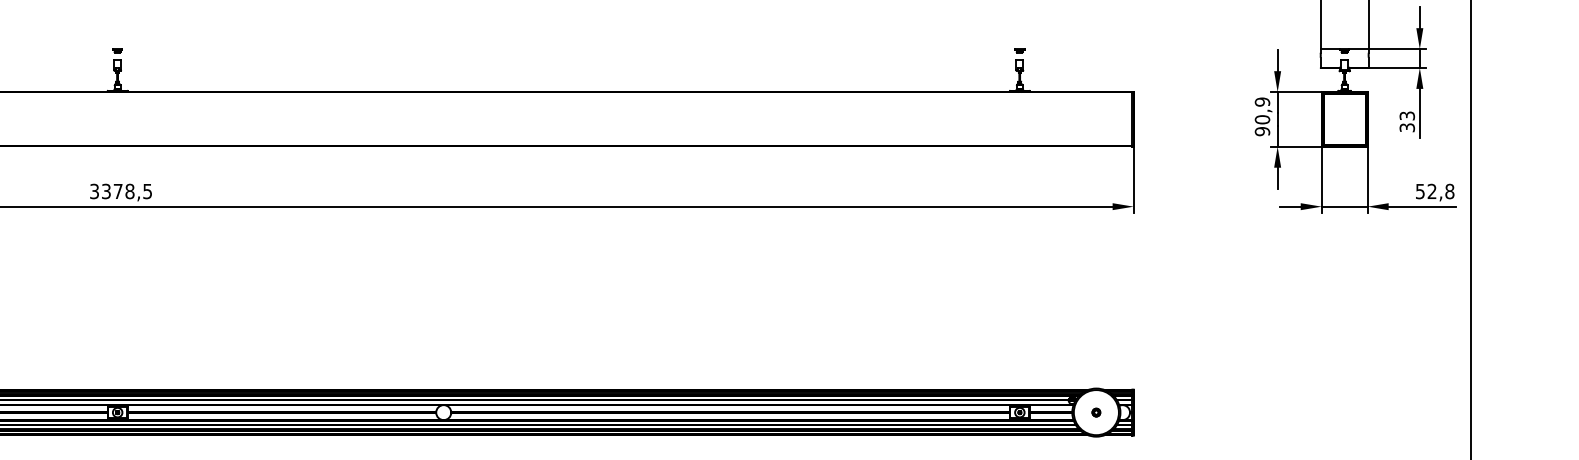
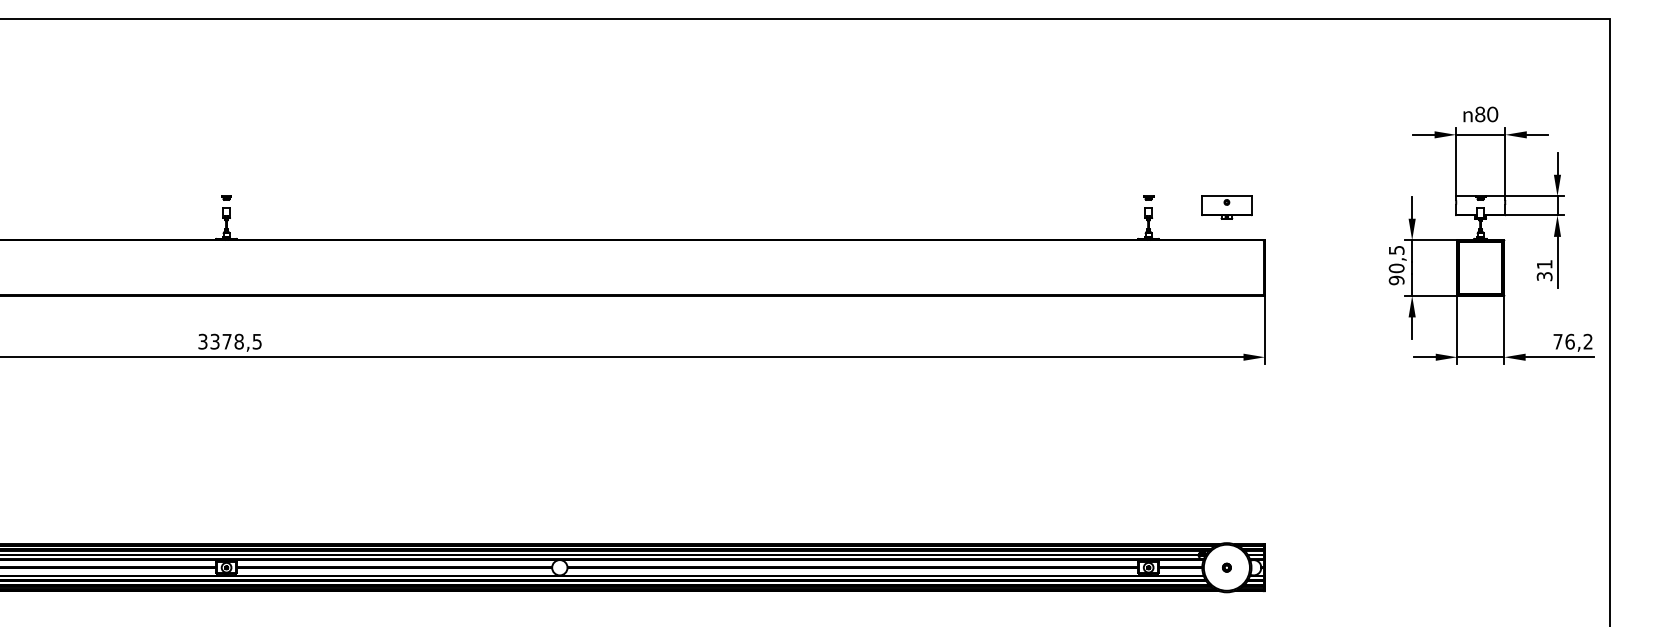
part: (1095, 60) -> (1226, 207), added
text: (1262, 102) -> (1396, 250), 90,9 -> 90,5
text: (1407, 115) -> (1544, 264), 33 -> 31
text: (1434, 191) -> (1572, 341), 52,8 -> 76,2

